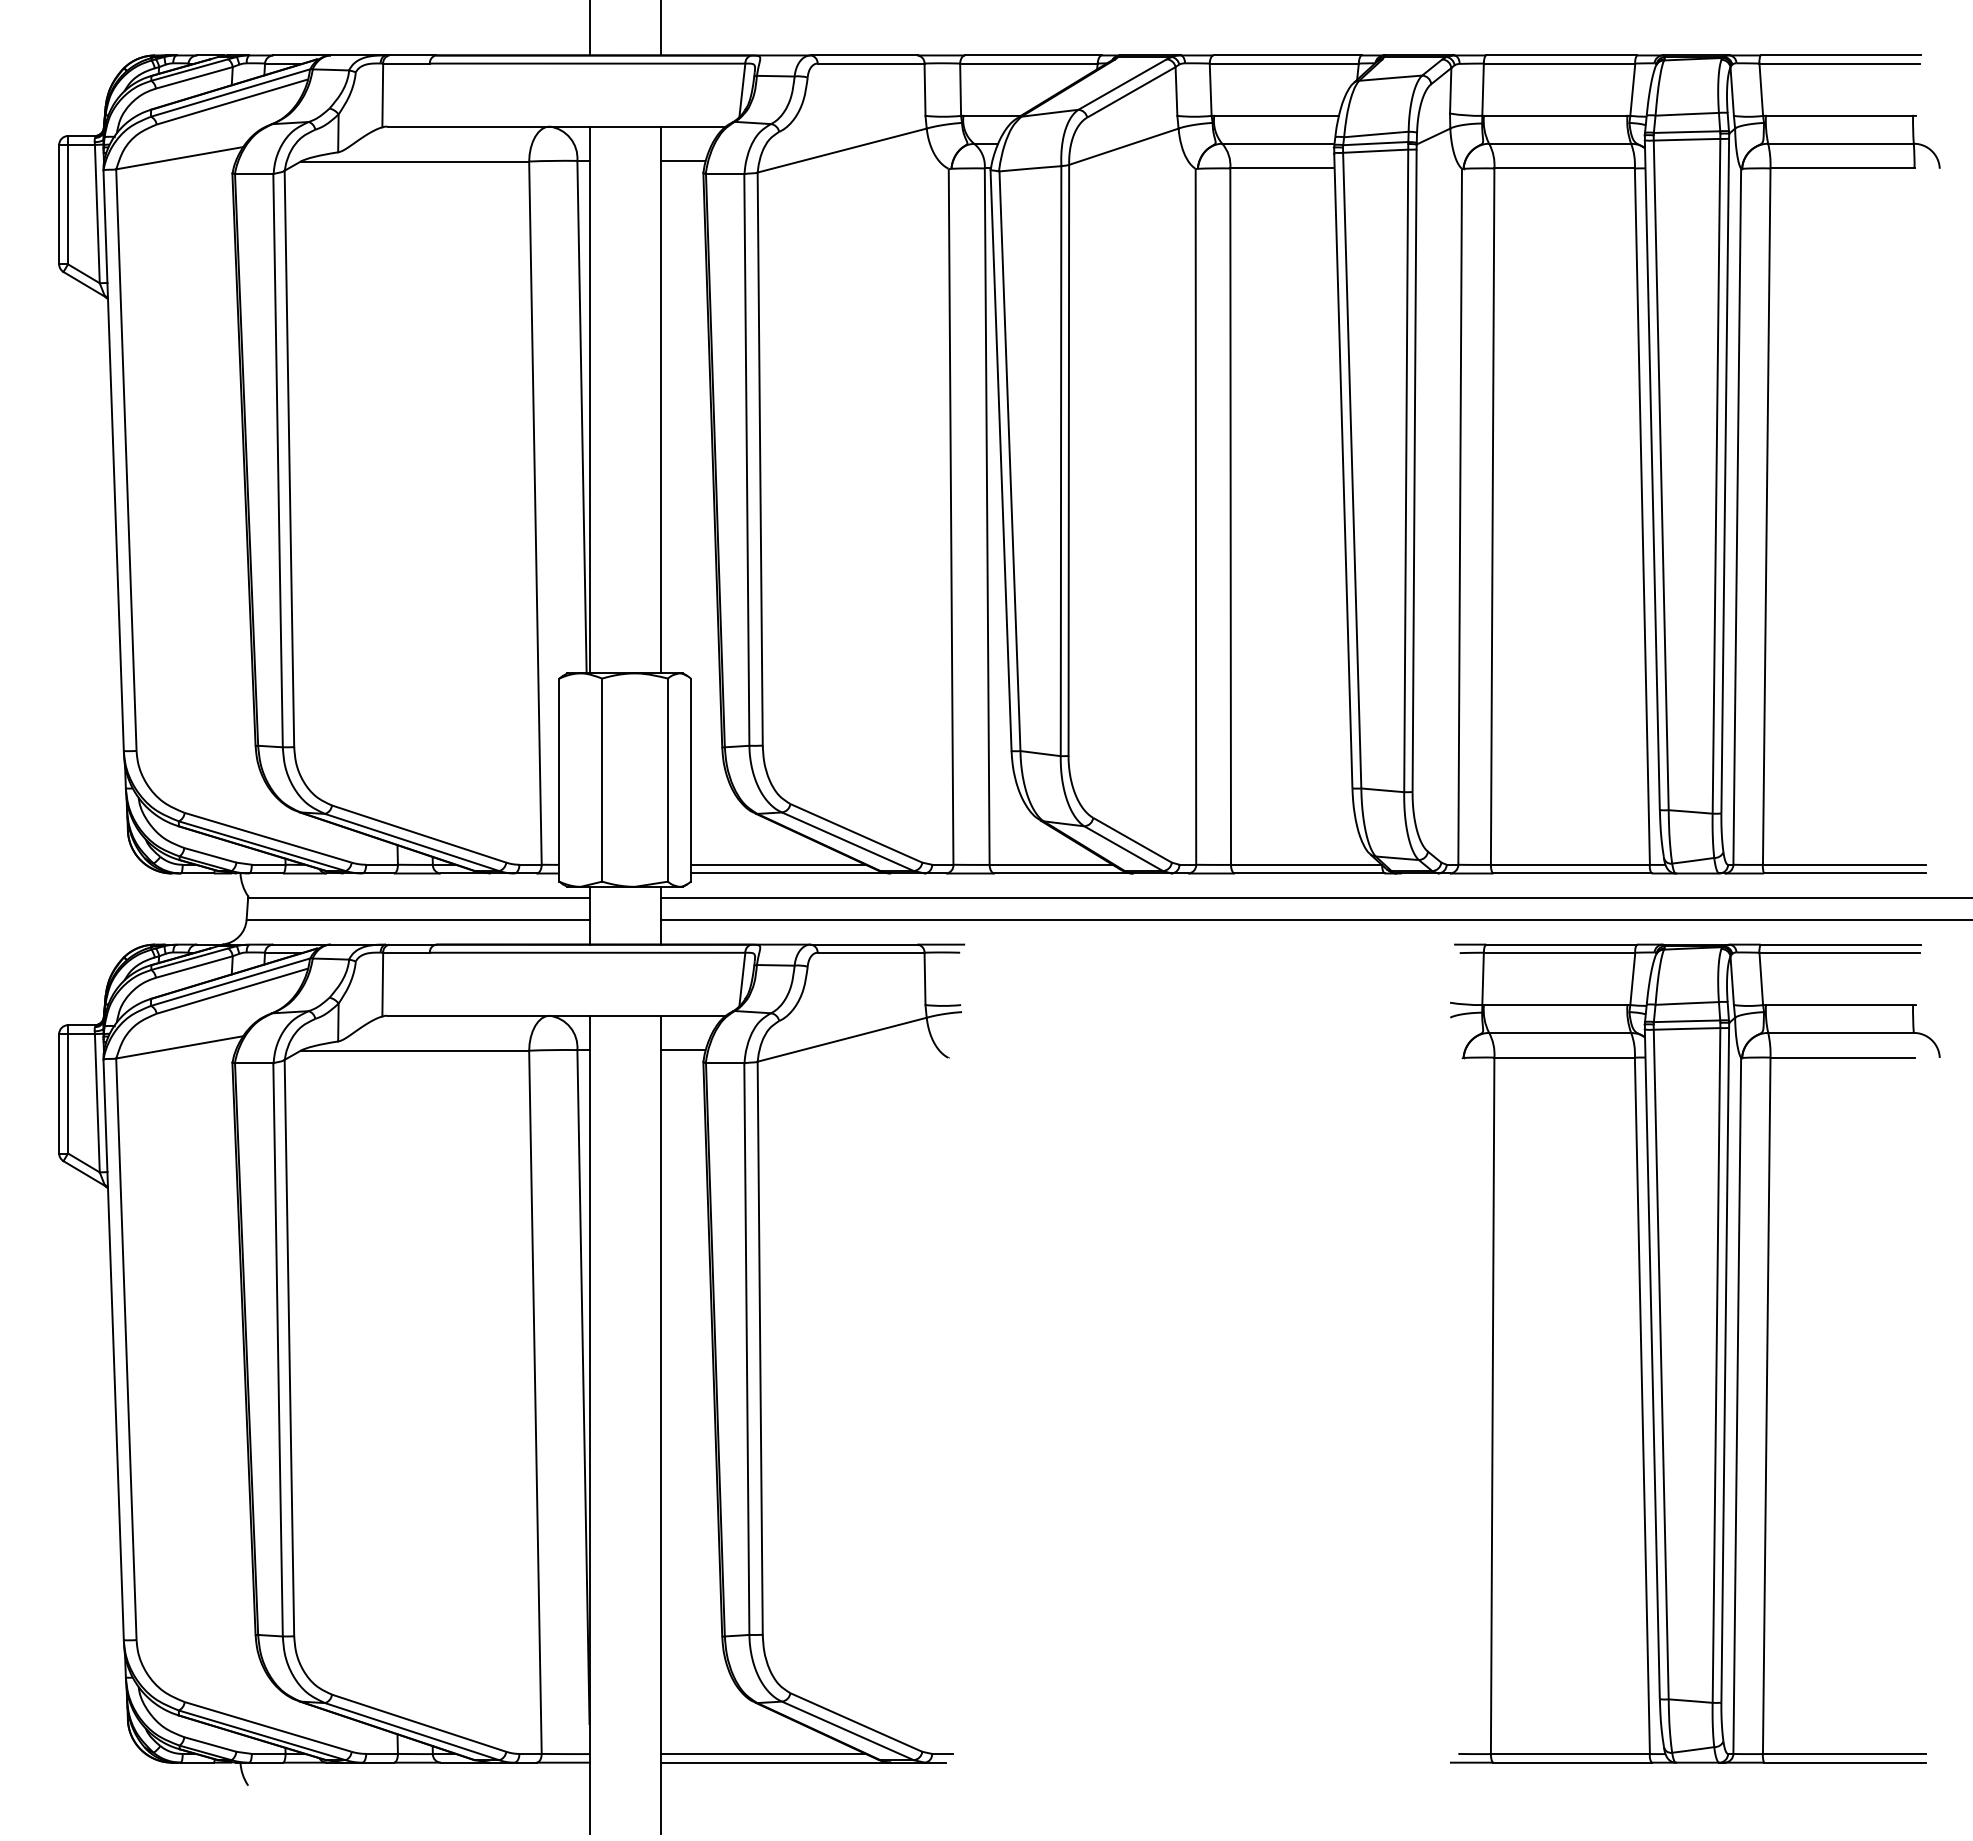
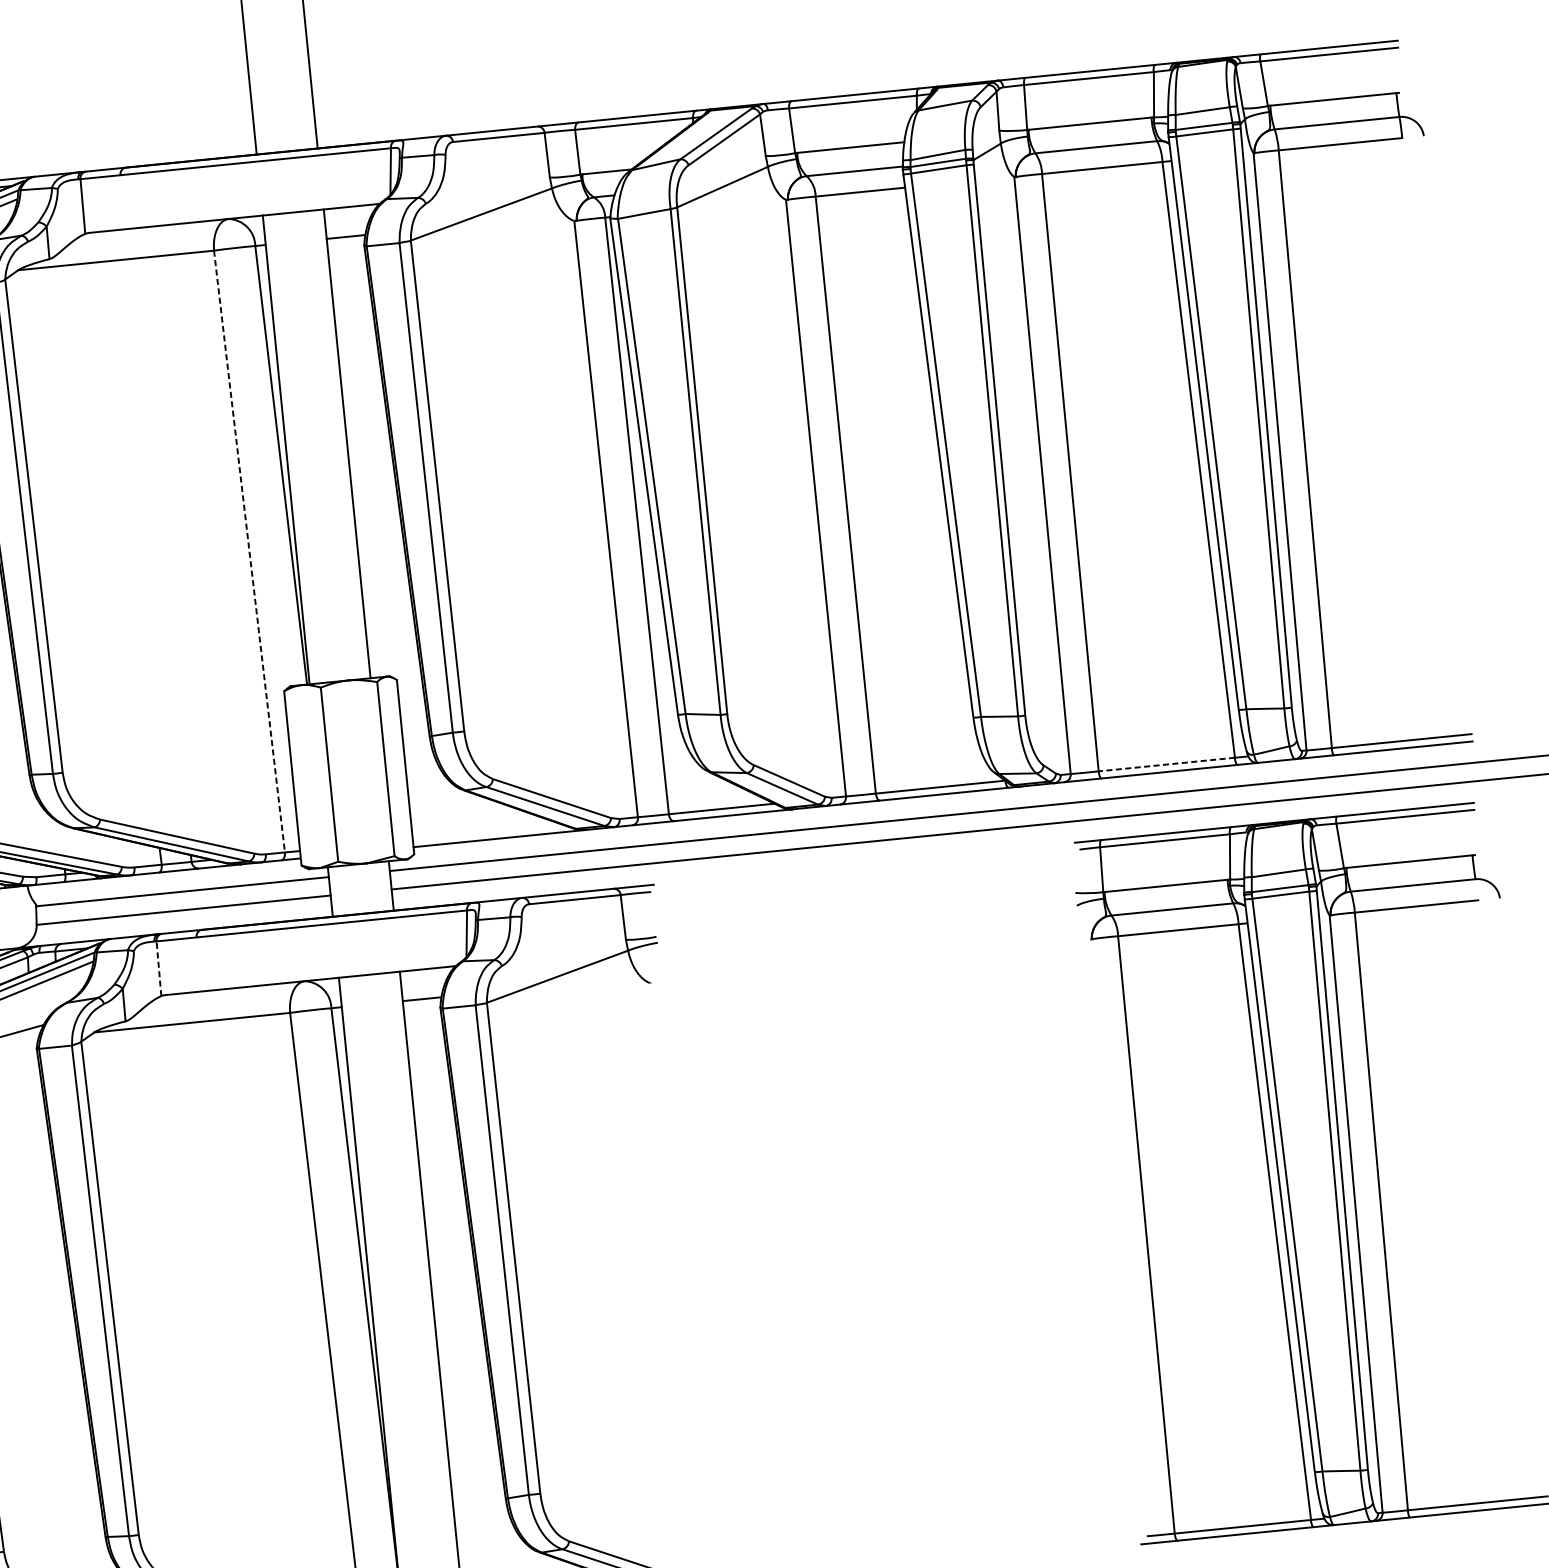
line: (535, 513) -> (249, 551), solid -> dashed
line: (777, 864) -> (487, 832), removed
line: (1570, 864) -> (1166, 764), solid -> dashed
line: (382, 984) -> (158, 968), solid -> dashed

